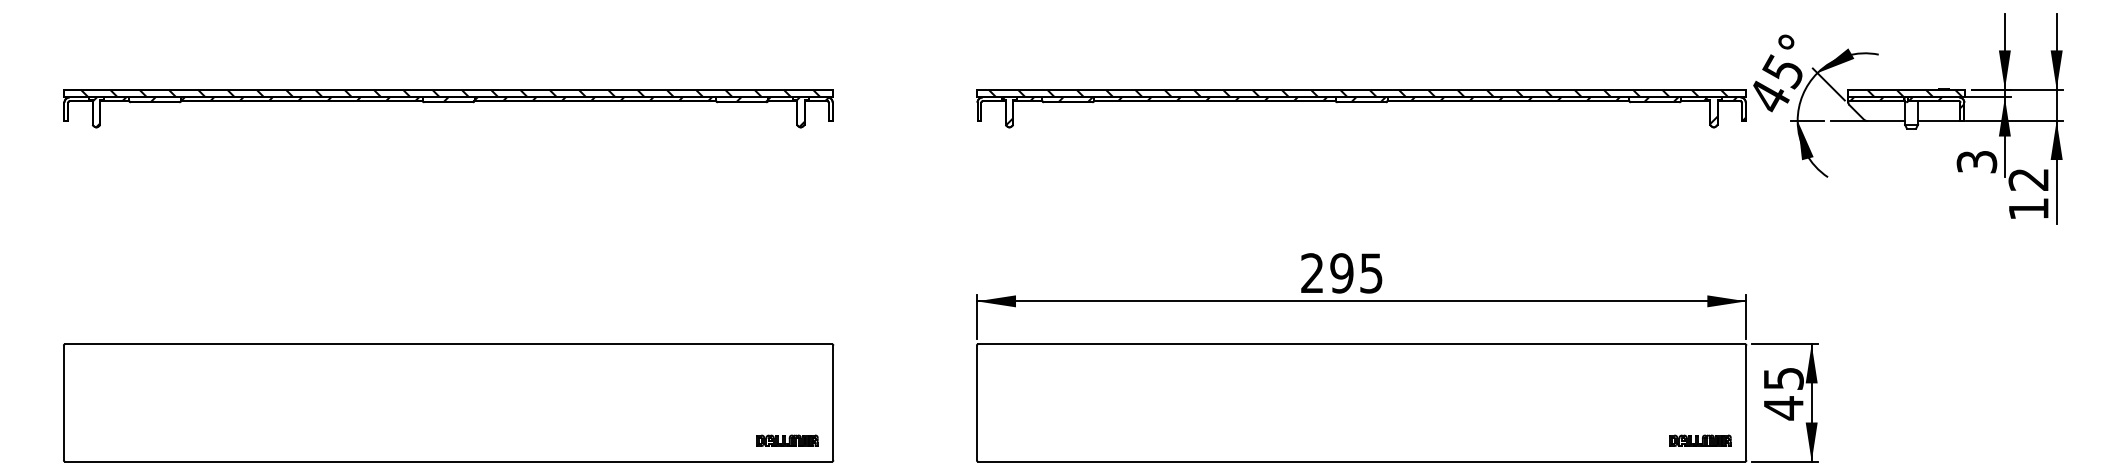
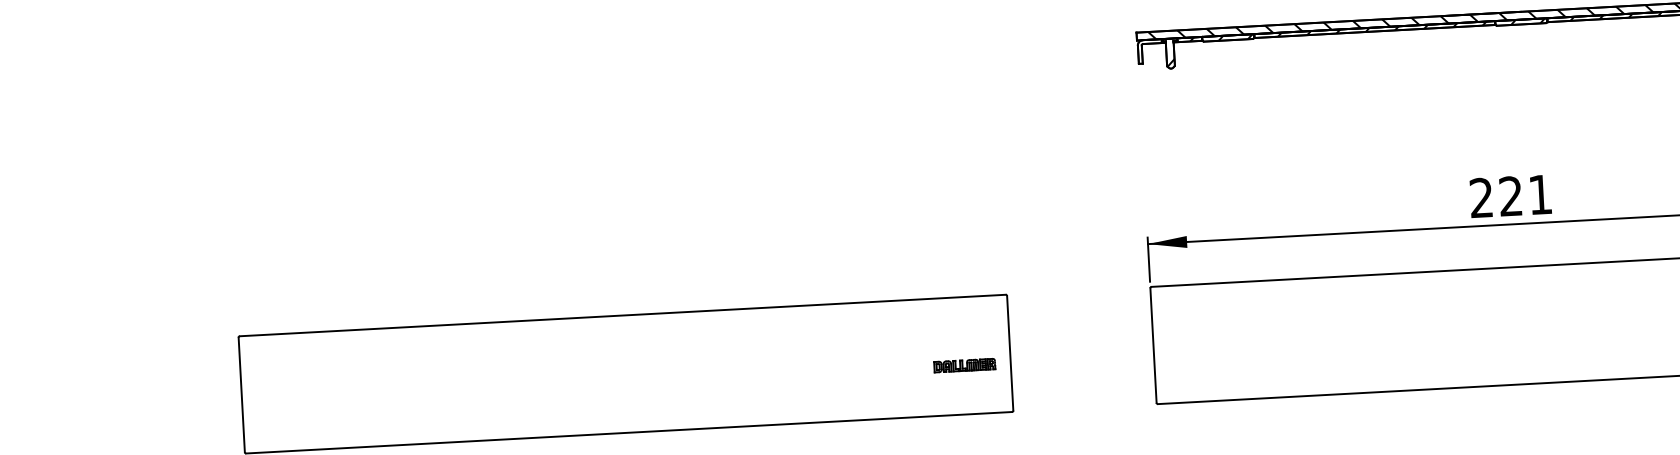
part: (448, 108) -> (609, 80), removed
text: (1356, 273) -> (1525, 195), 295 -> 221
part: (787, 440) -> (964, 365), moved

